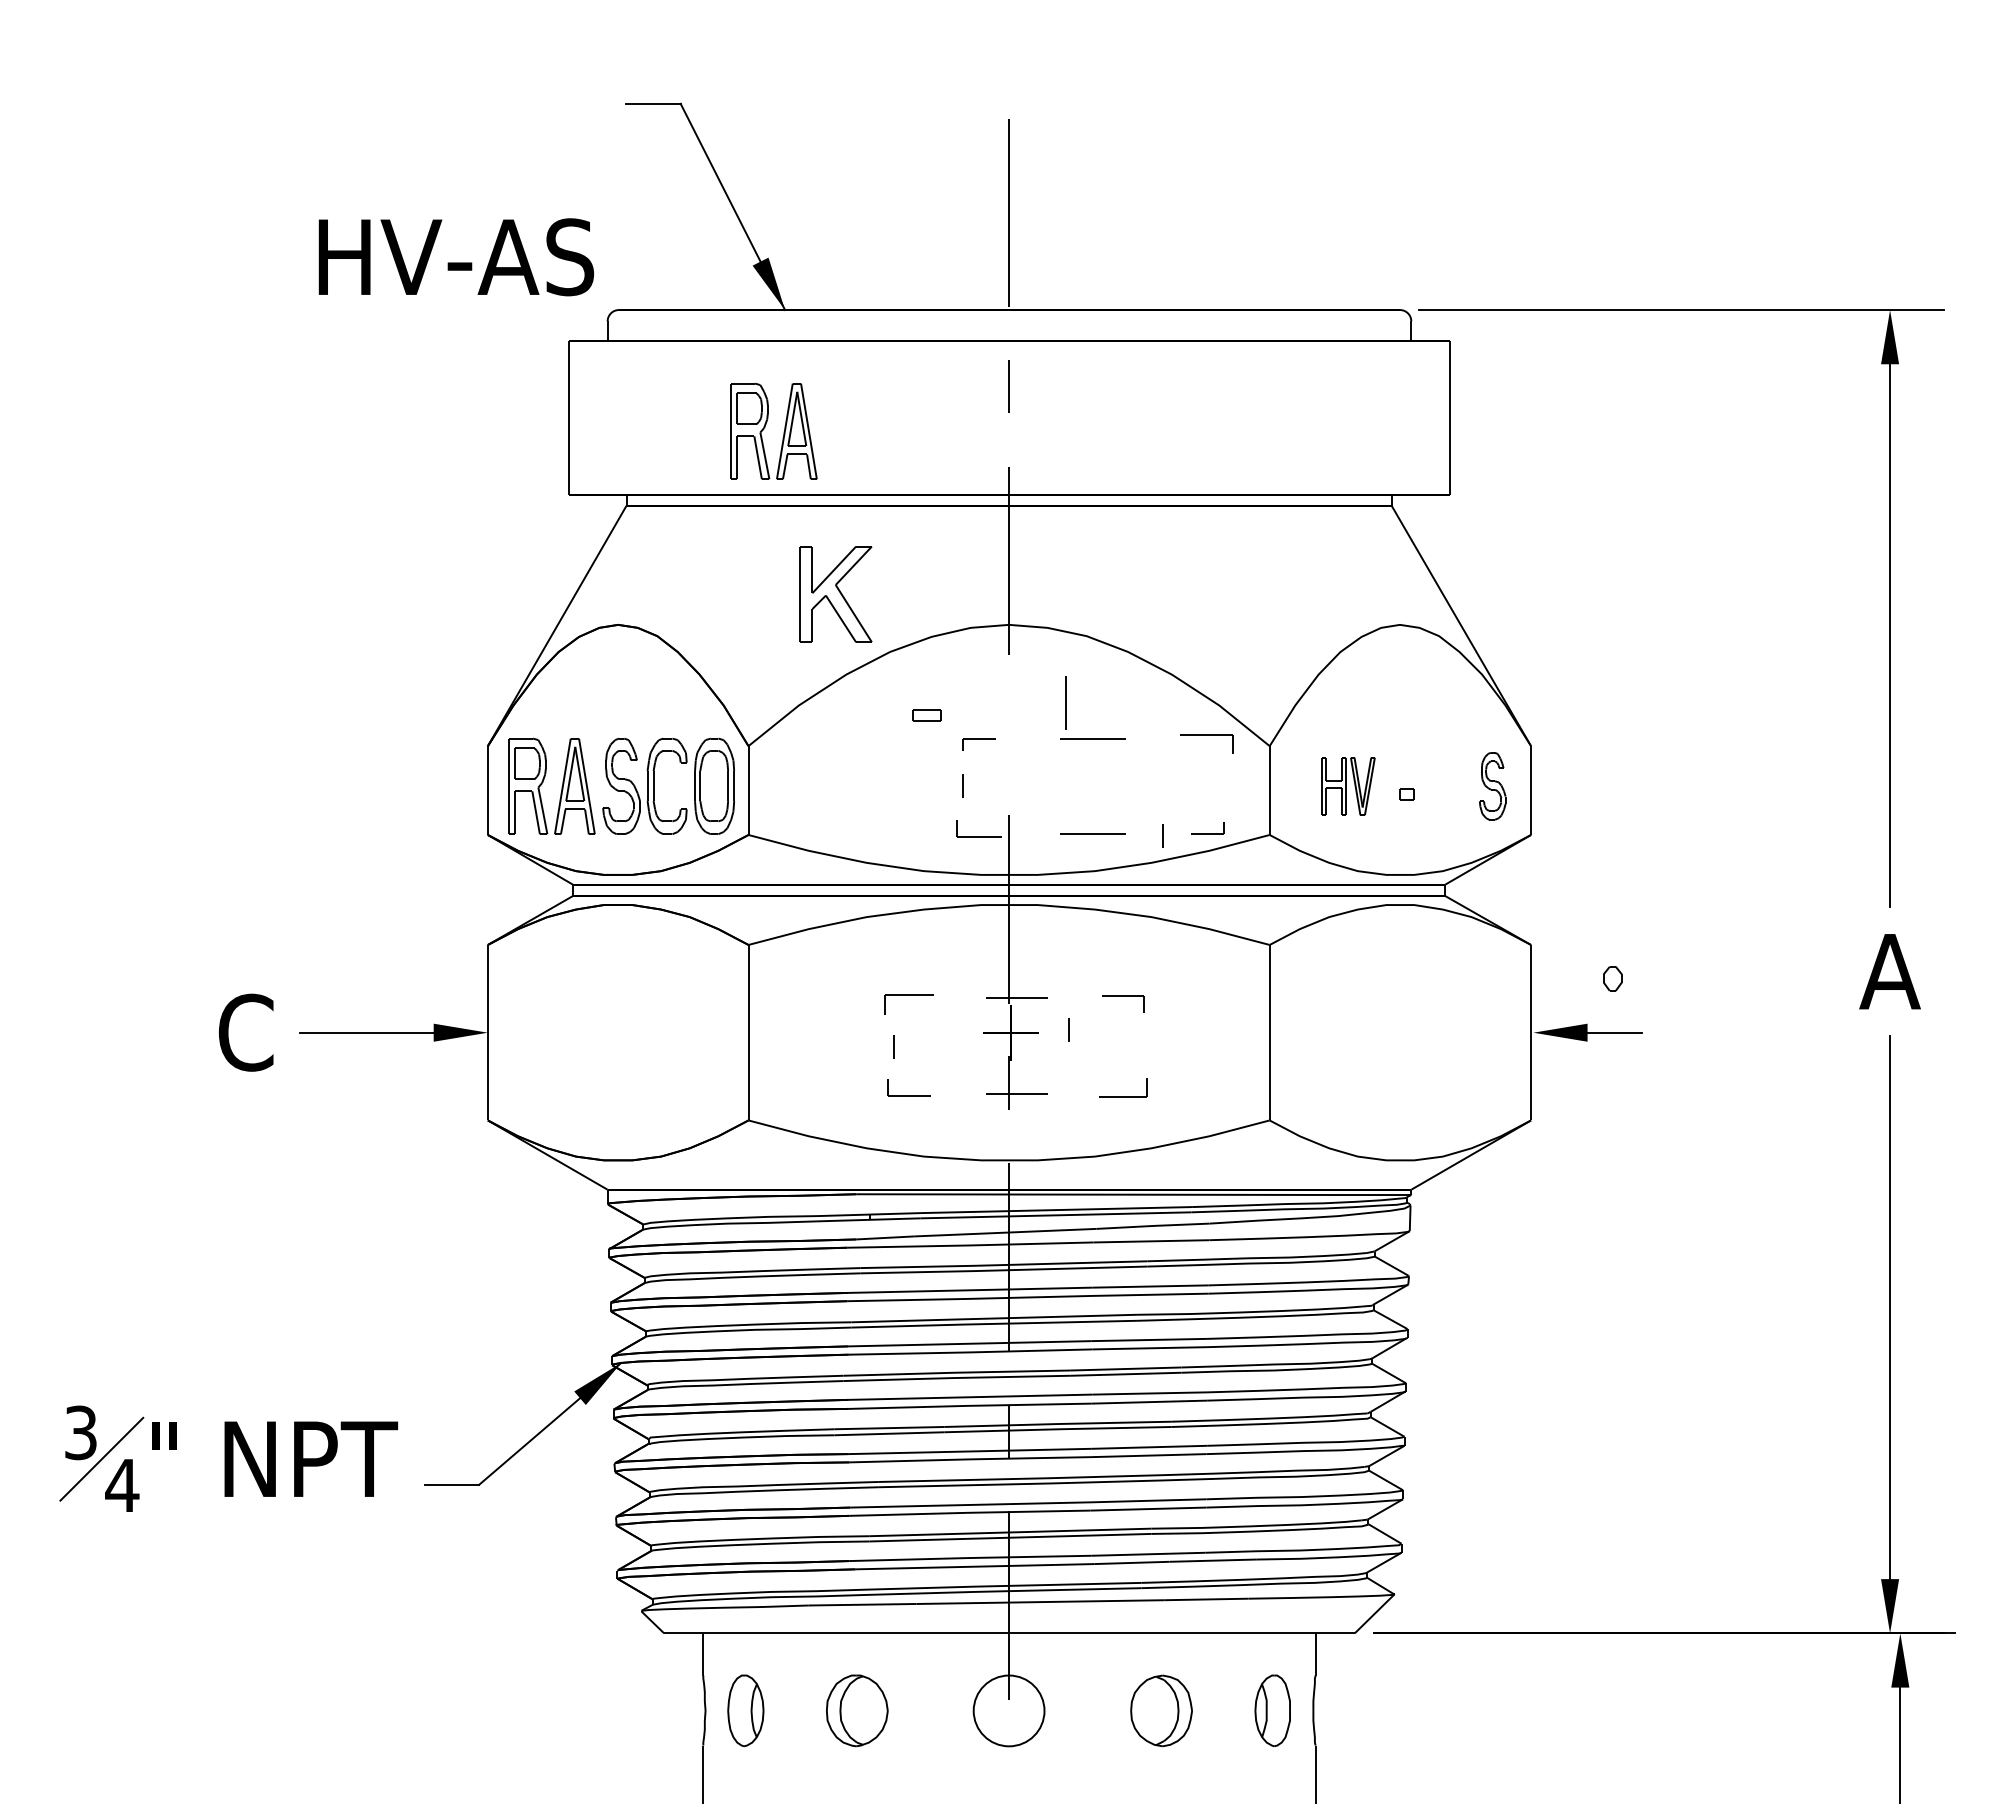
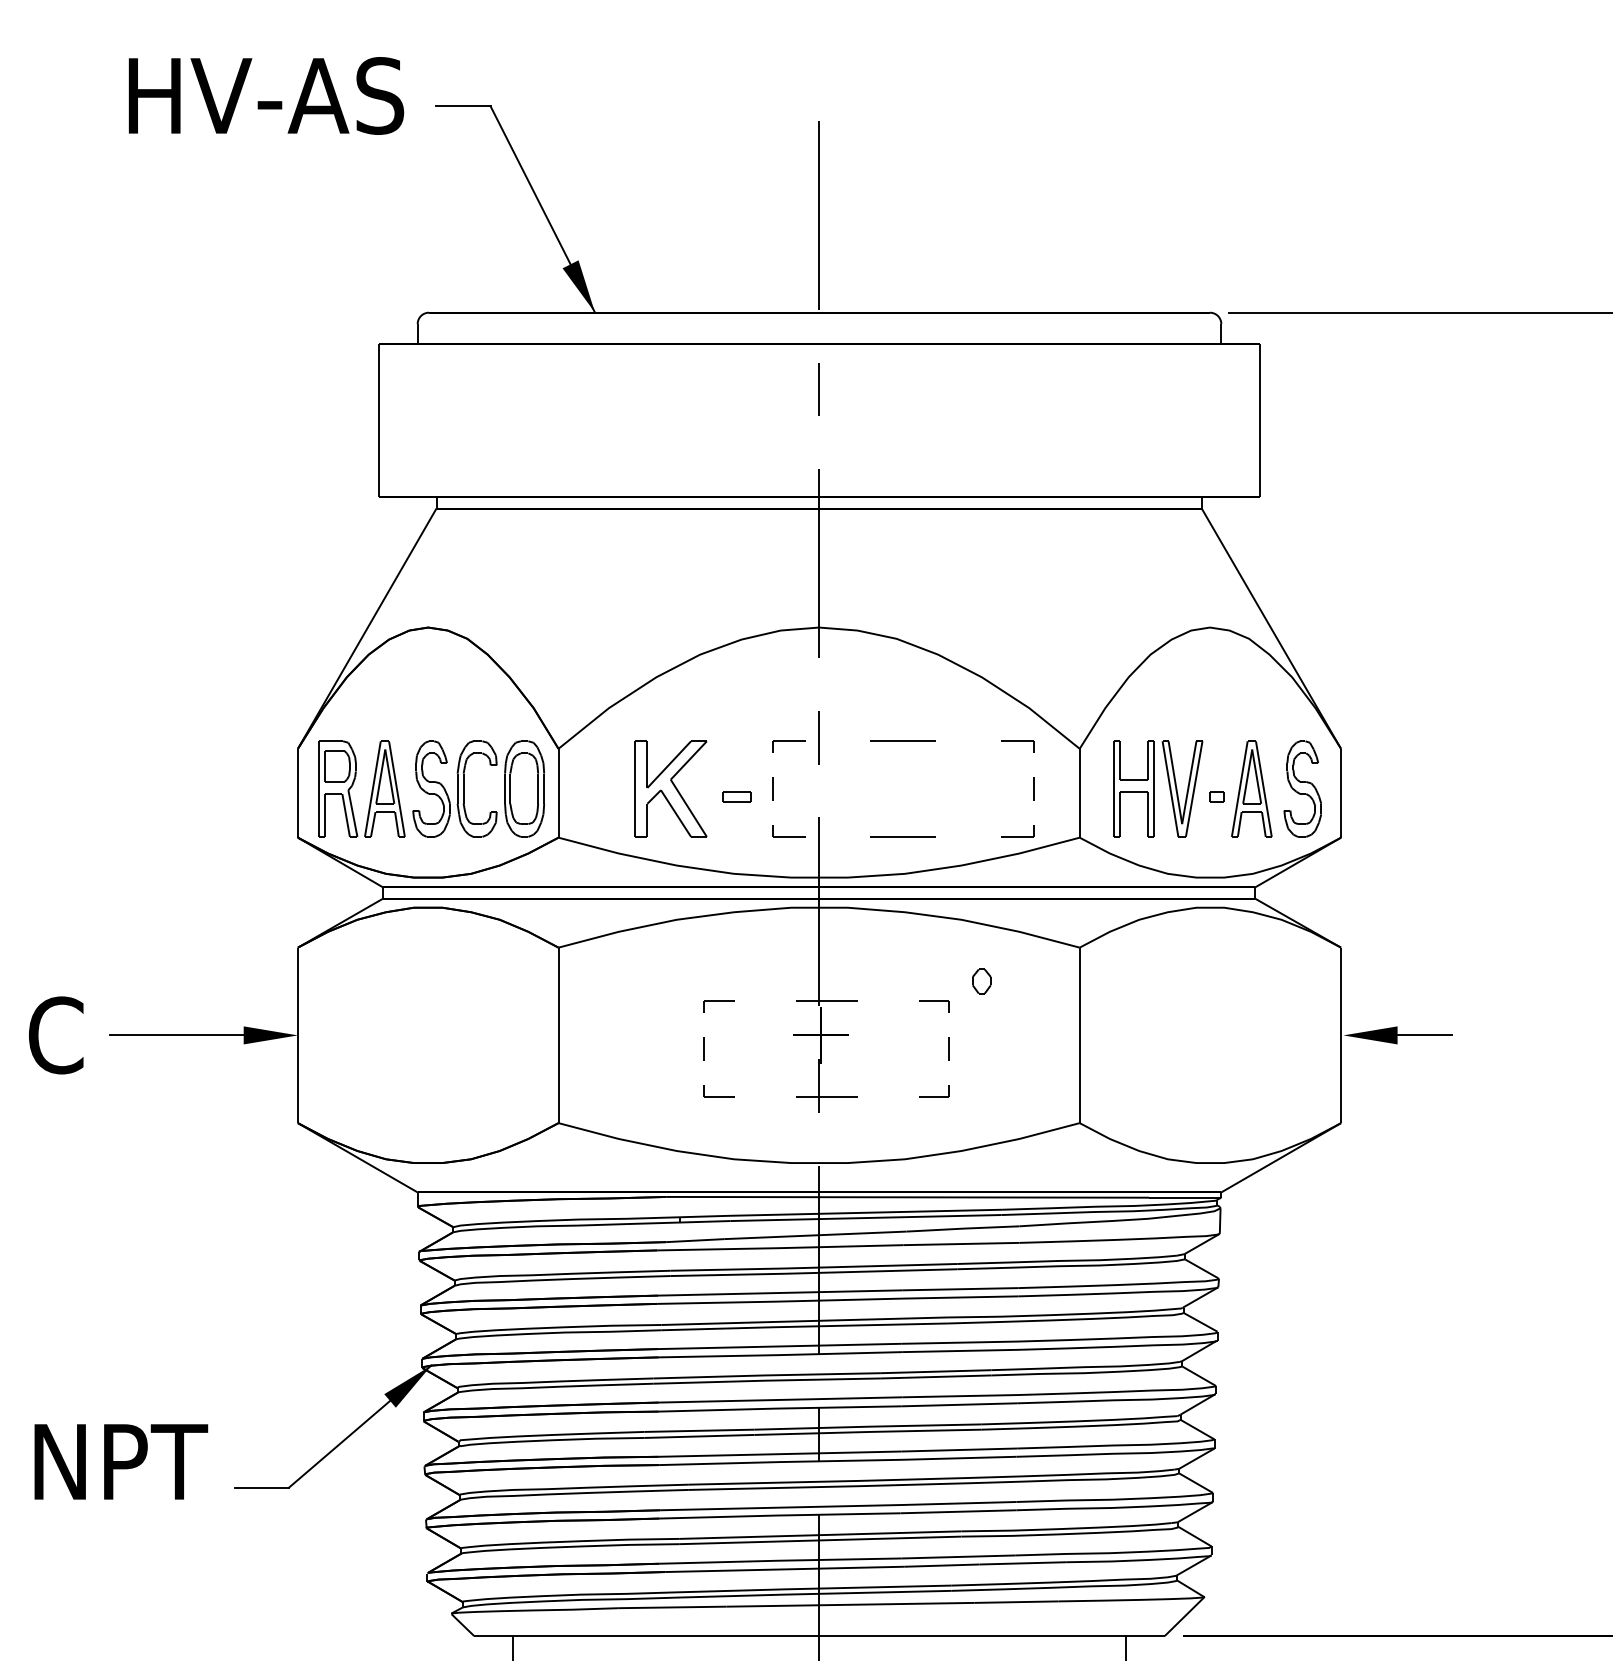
text: (456, 257) -> (266, 96), moved
part: (765, 427) -> (575, 430), removed
part: (835, 594) -> (670, 789), moved
line: (1065, 702) -> (818, 737), moved
part: (926, 715) -> (736, 797), moved
part: (1207, 744) -> (1017, 747), size x0.62
part: (1492, 785) -> (1302, 788), size x1.43
part: (1348, 786) -> (1158, 789), size x1.67
part: (1441, 786) -> (1251, 789), added
part: (978, 828) -> (788, 831), size x0.71
line: (1162, 835) -> (1033, 788), moved
part: (1612, 978) -> (981, 981), moved
part: (908, 1003) -> (718, 1006), size x0.62
part: (1124, 1003) -> (934, 1006), size x0.71
line: (1068, 1029) -> (948, 1049), moved
part: (908, 1088) -> (718, 1091), size x0.71
part: (1124, 1088) -> (934, 1091), size x0.62

